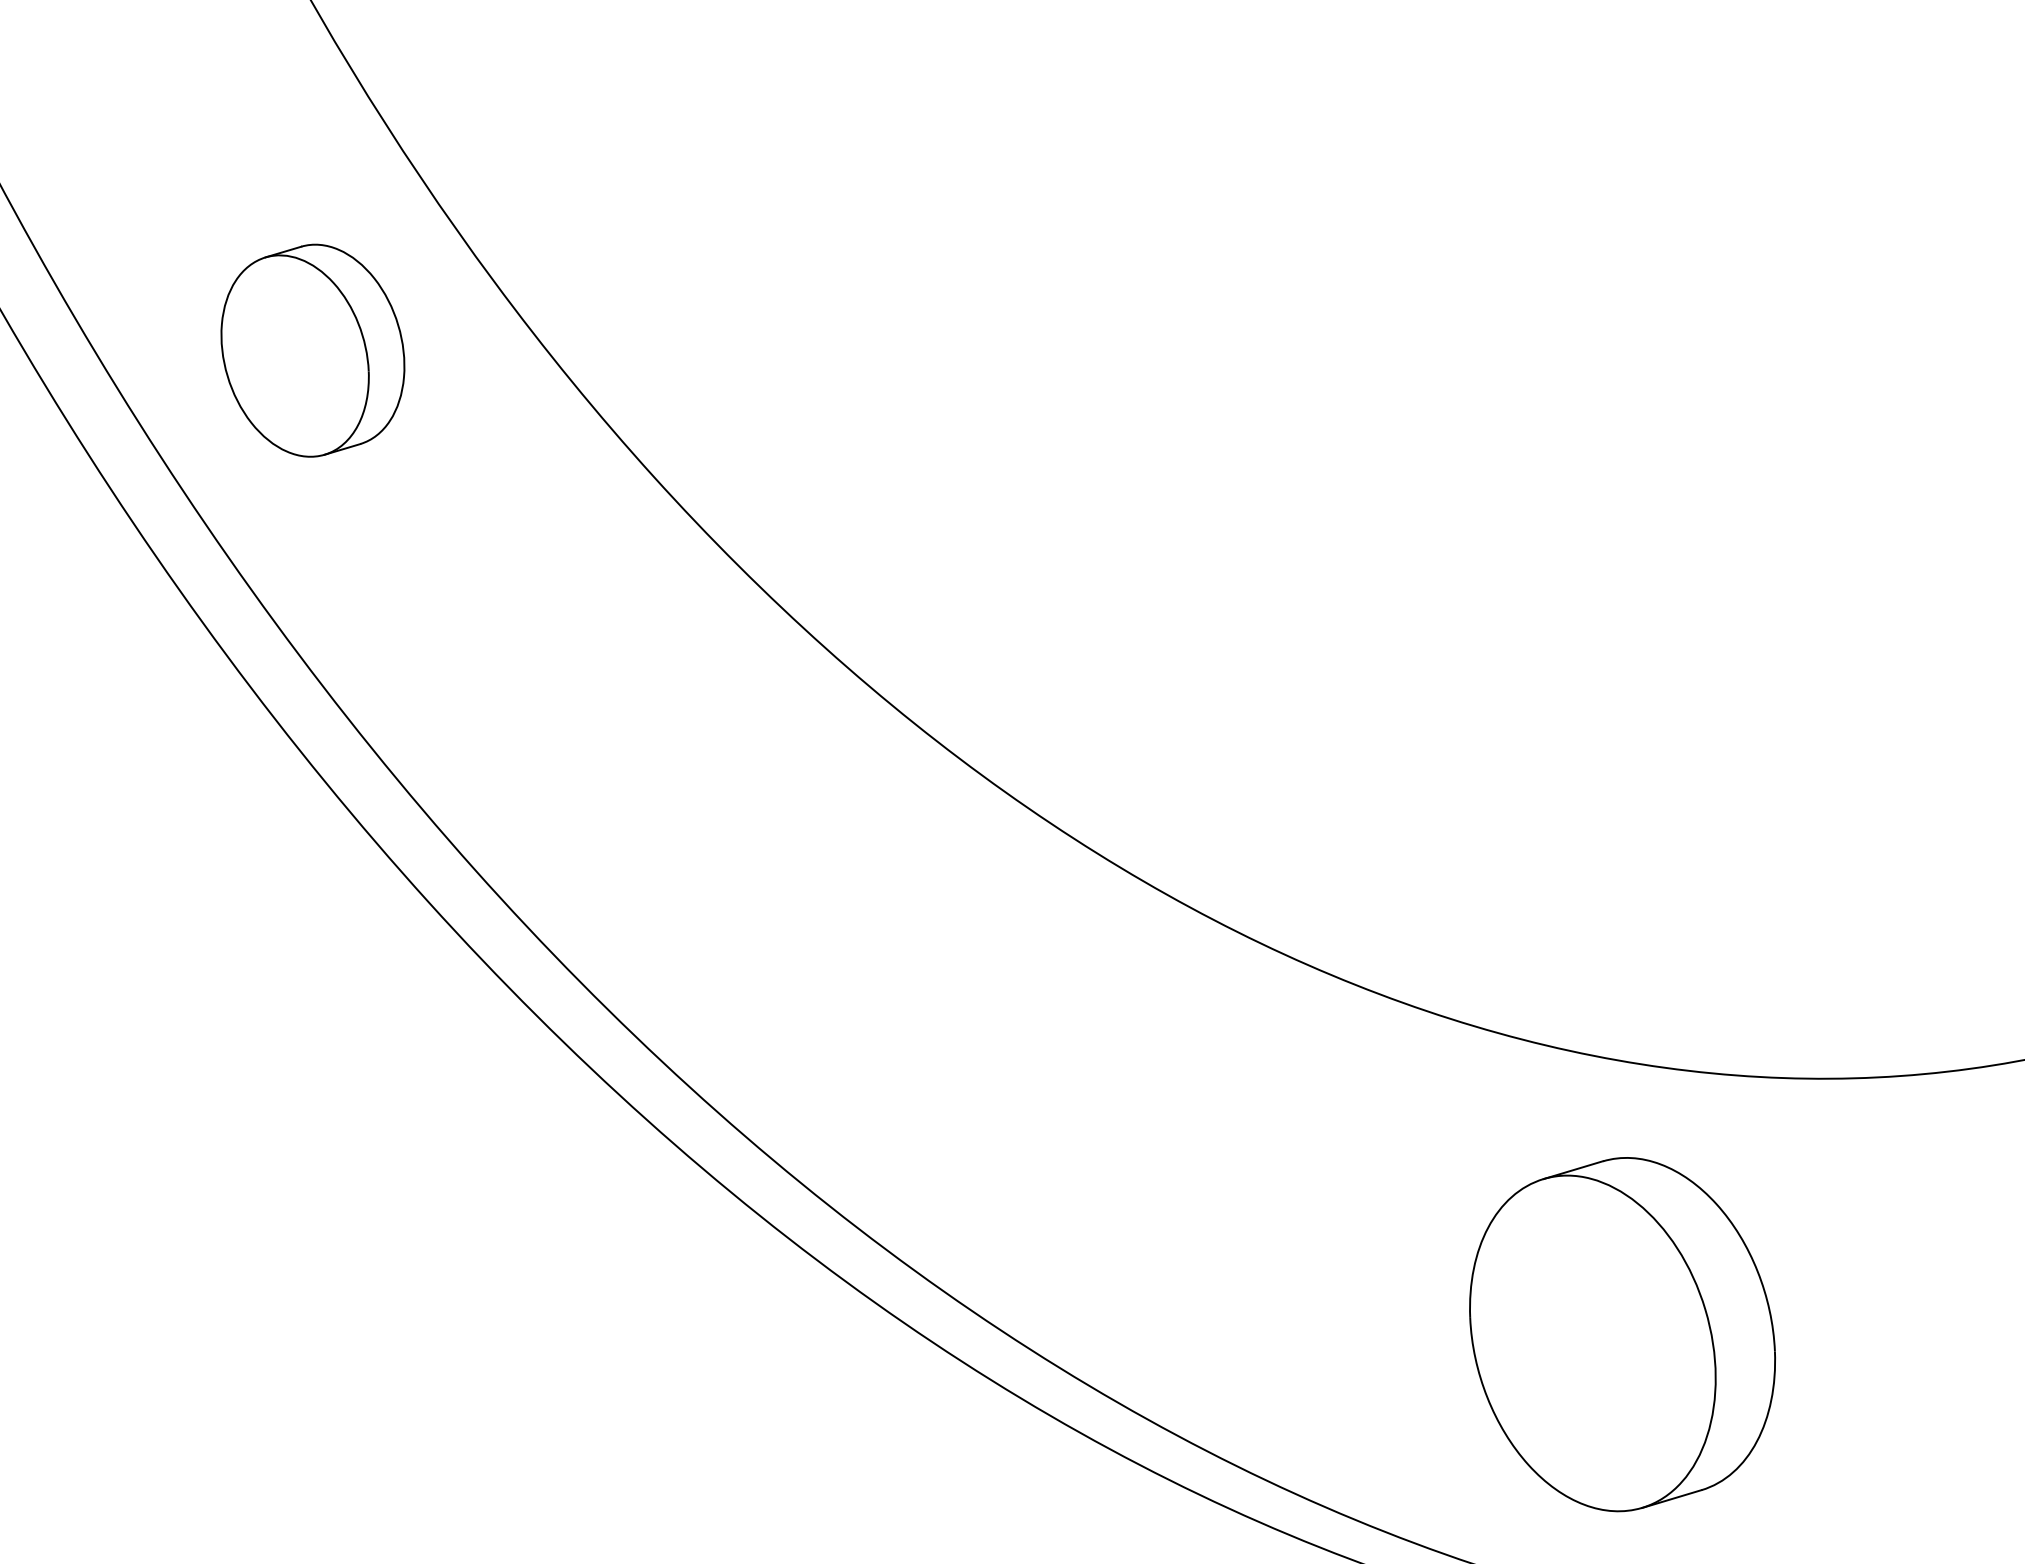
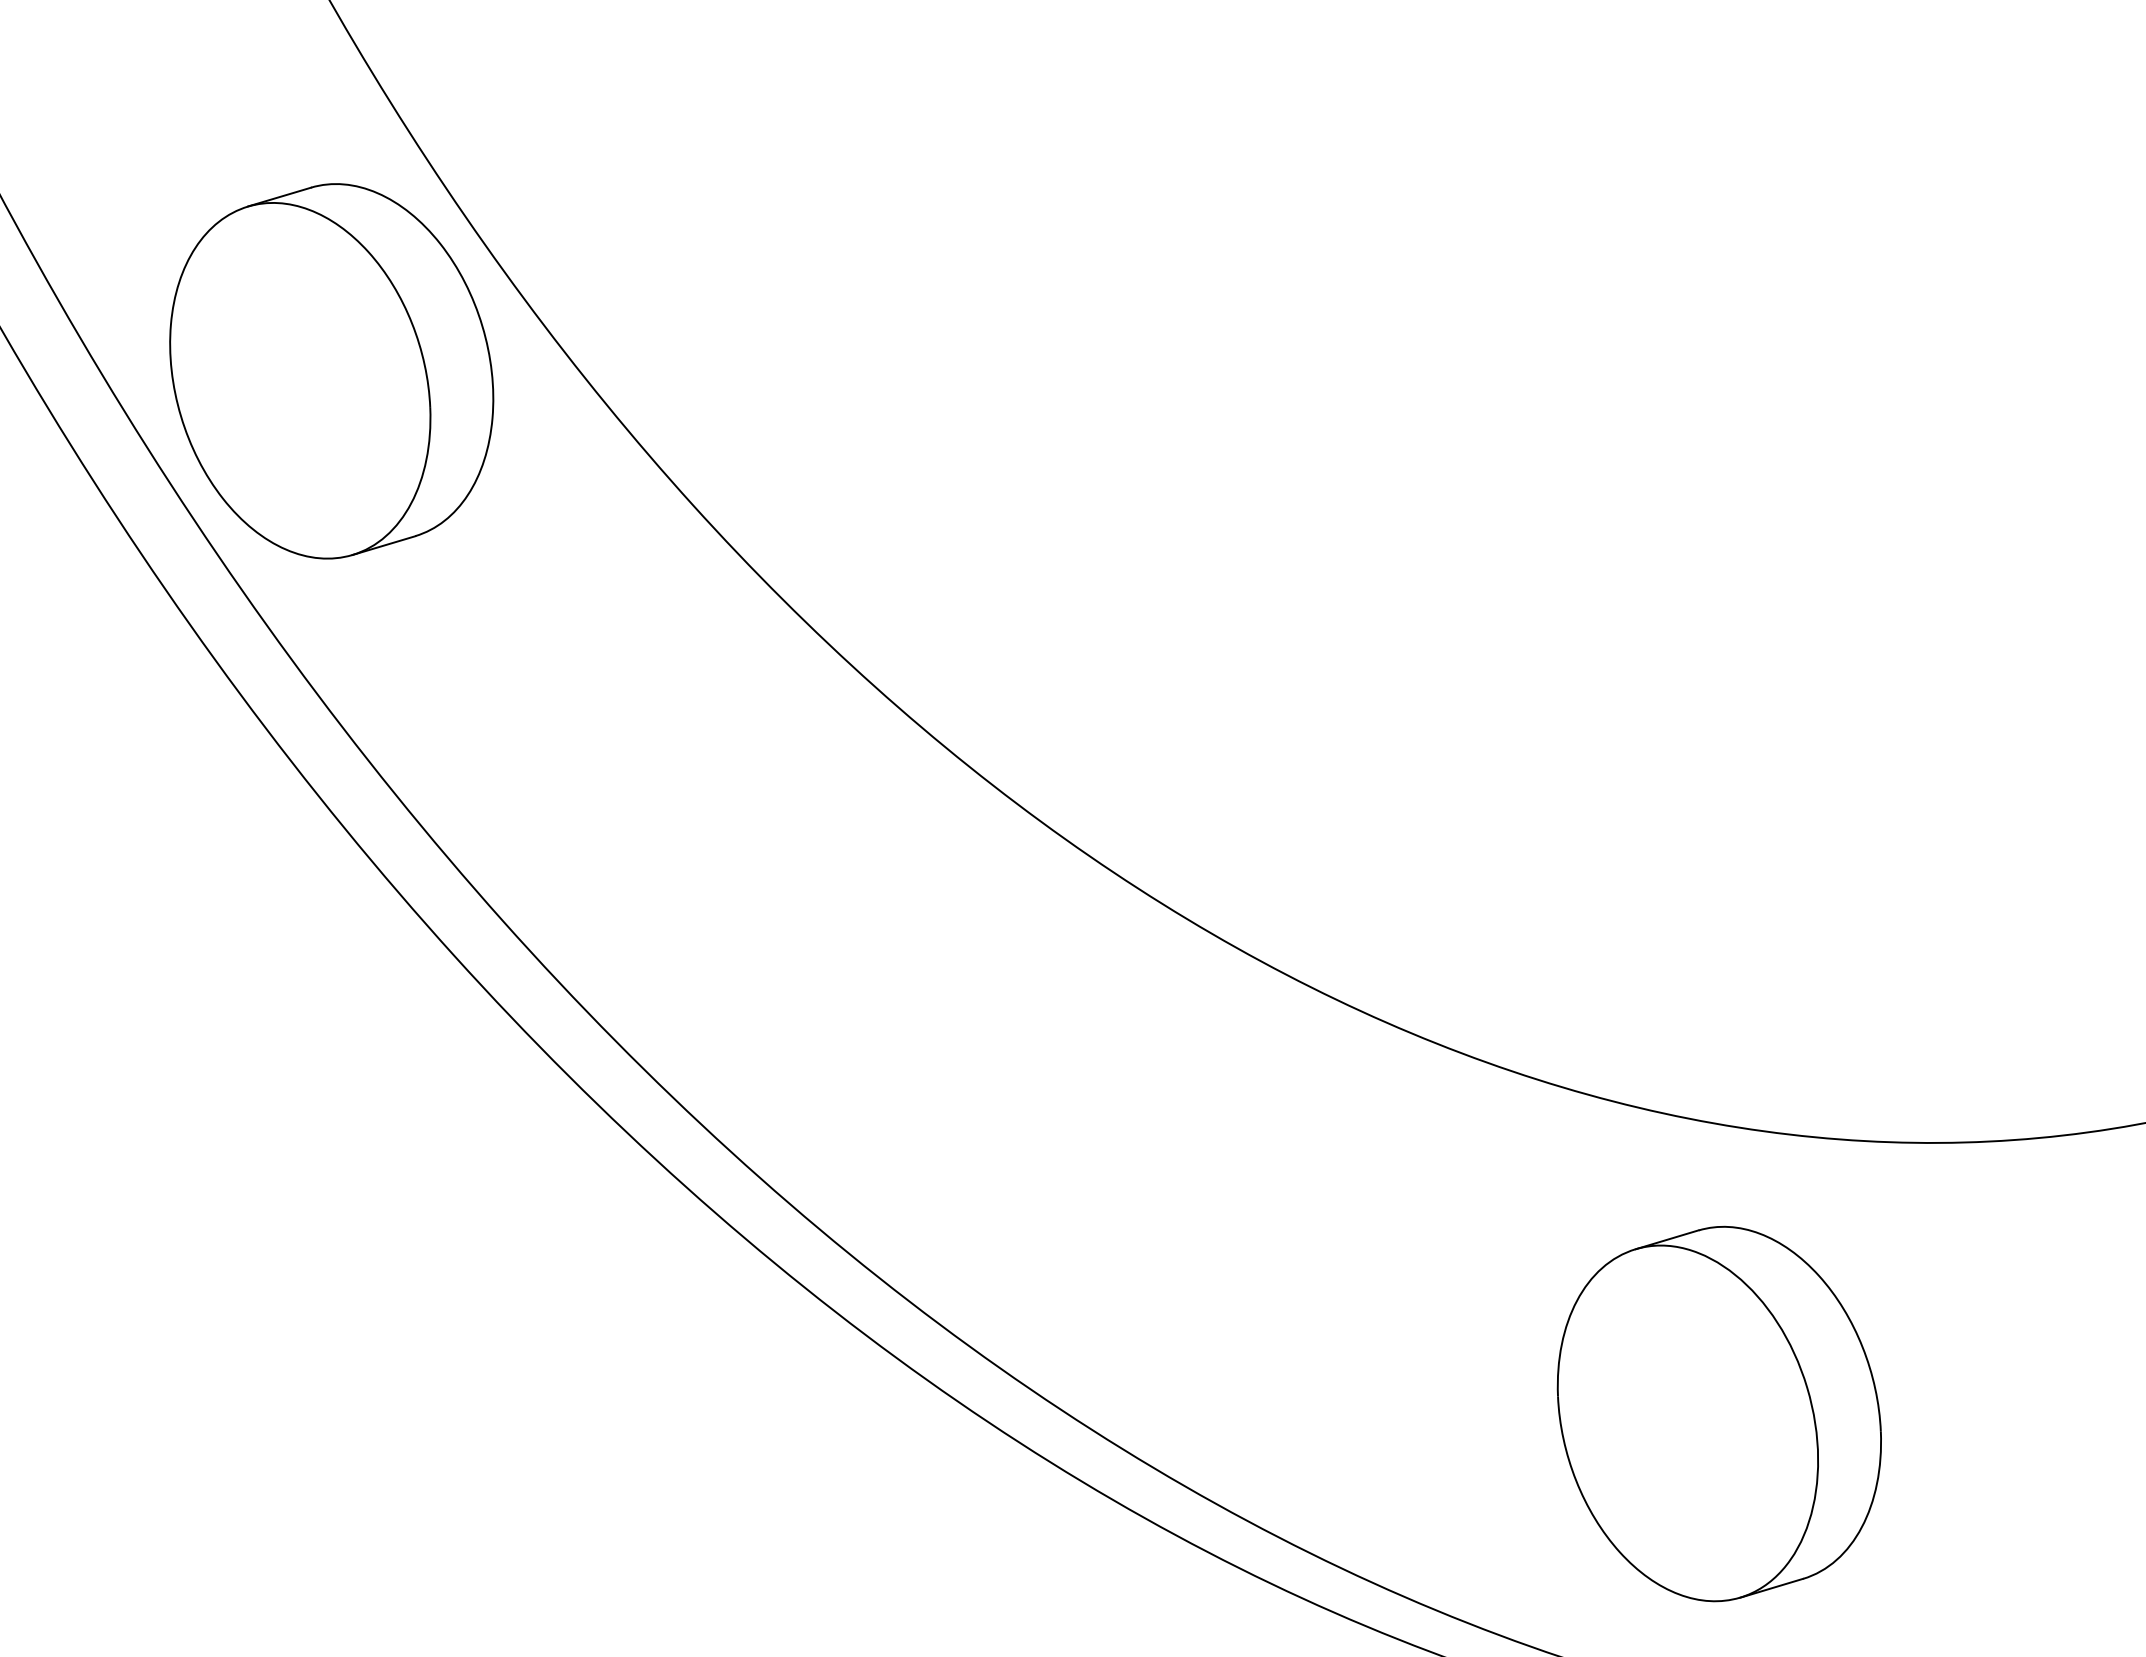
part: (312, 350) -> (331, 371), size x1.67

